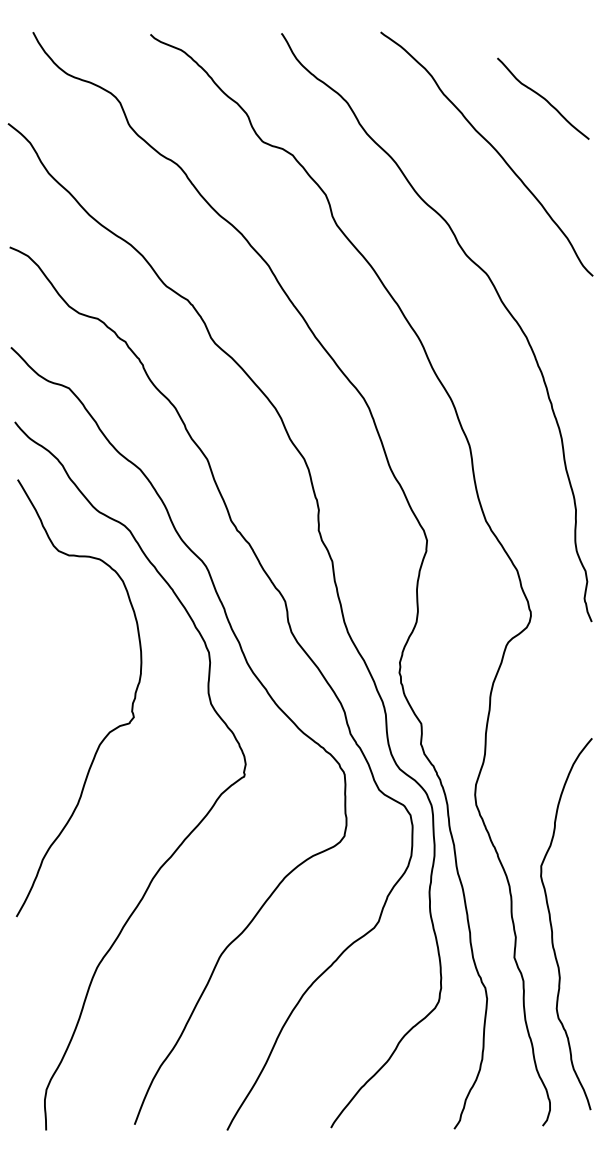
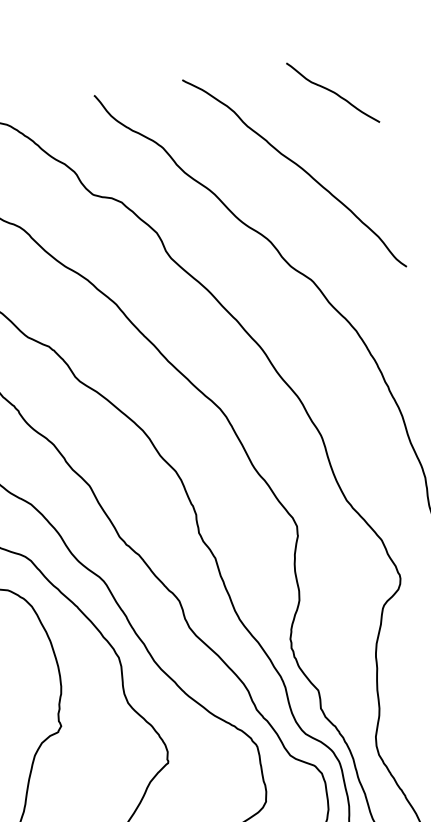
curve: (543, 98) -> (333, 92), moved

